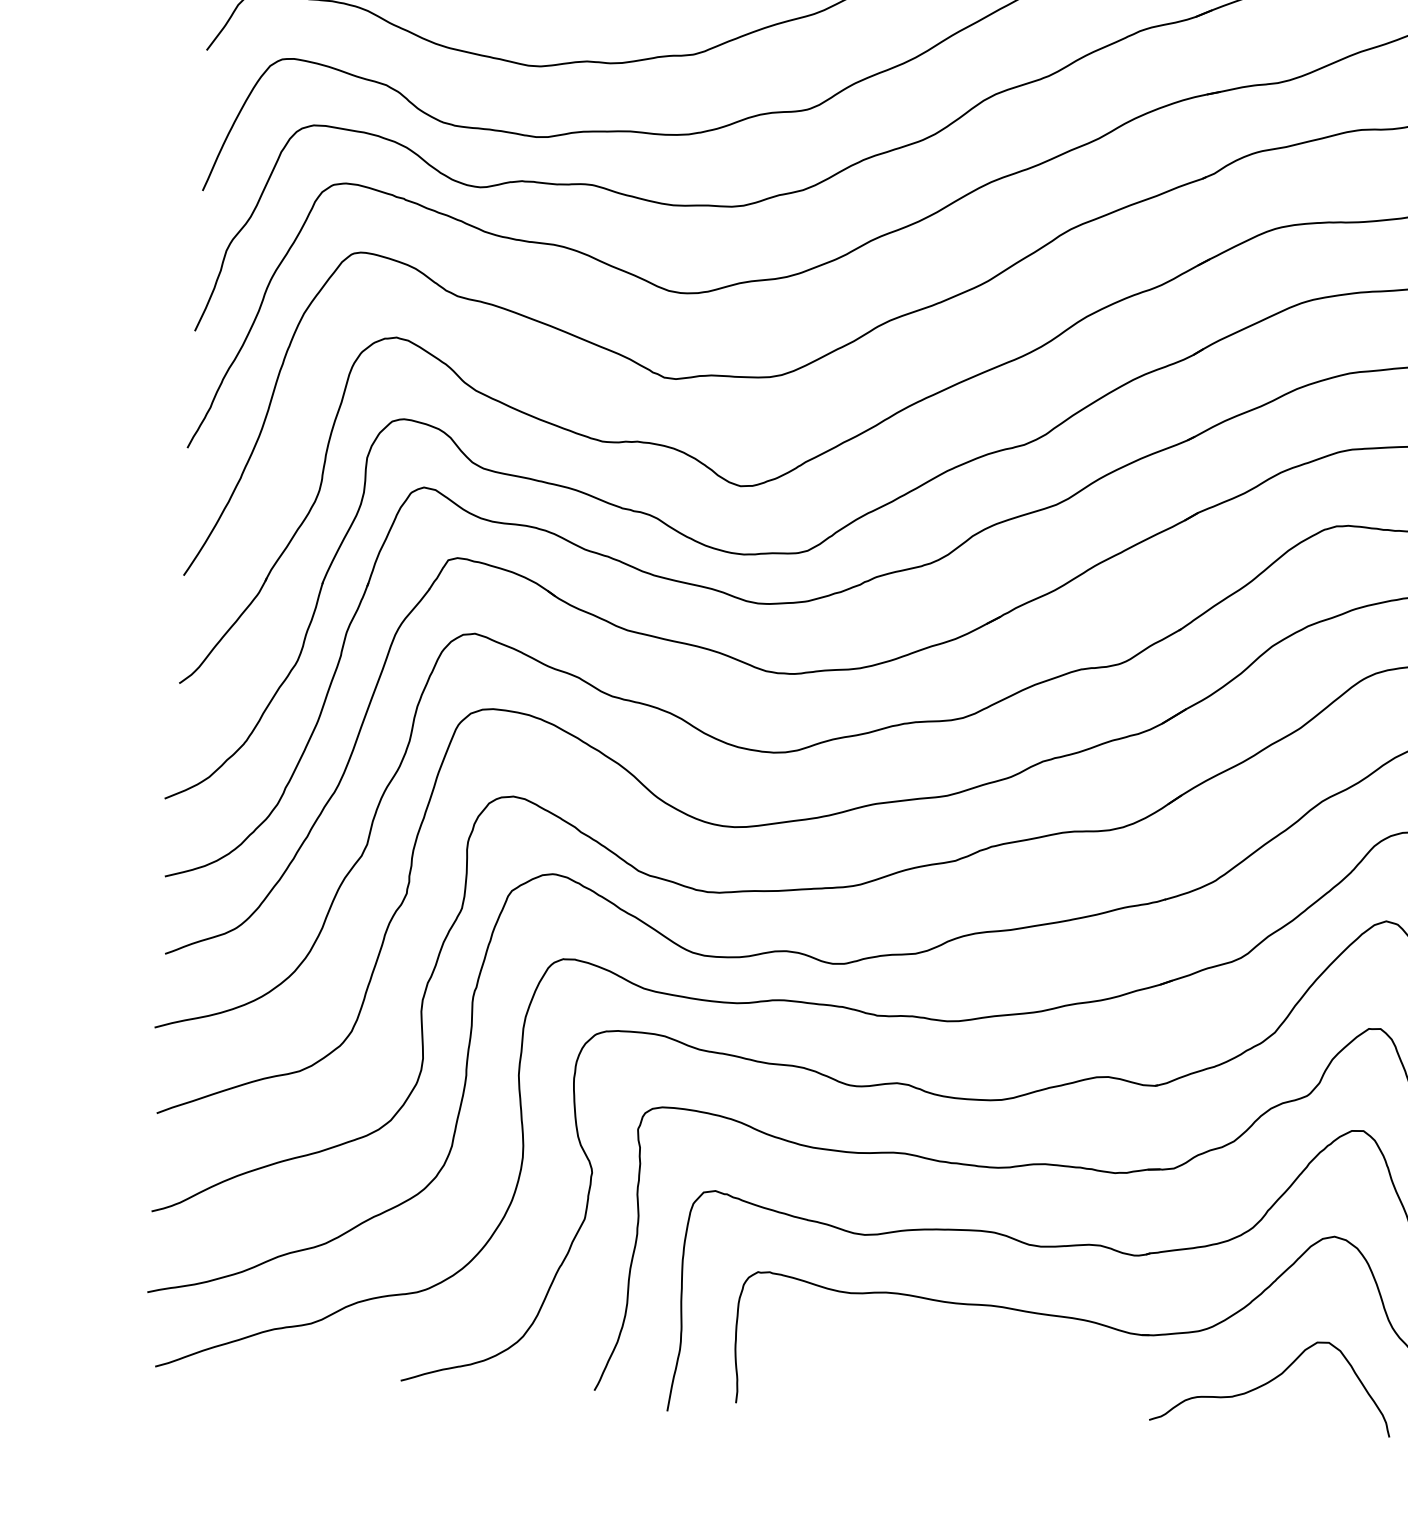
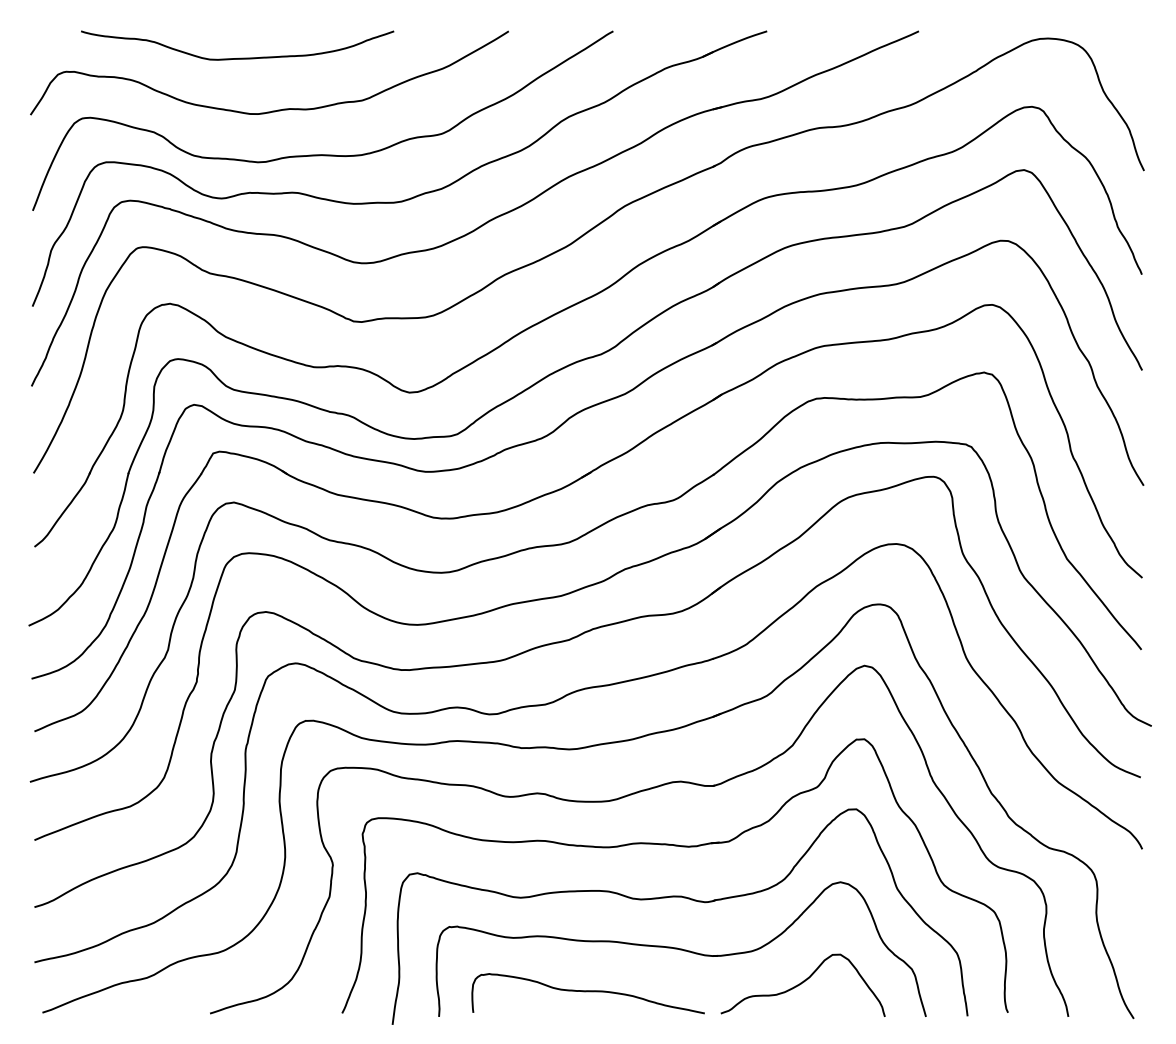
curve: (955, 1378) -> (587, 992), added

